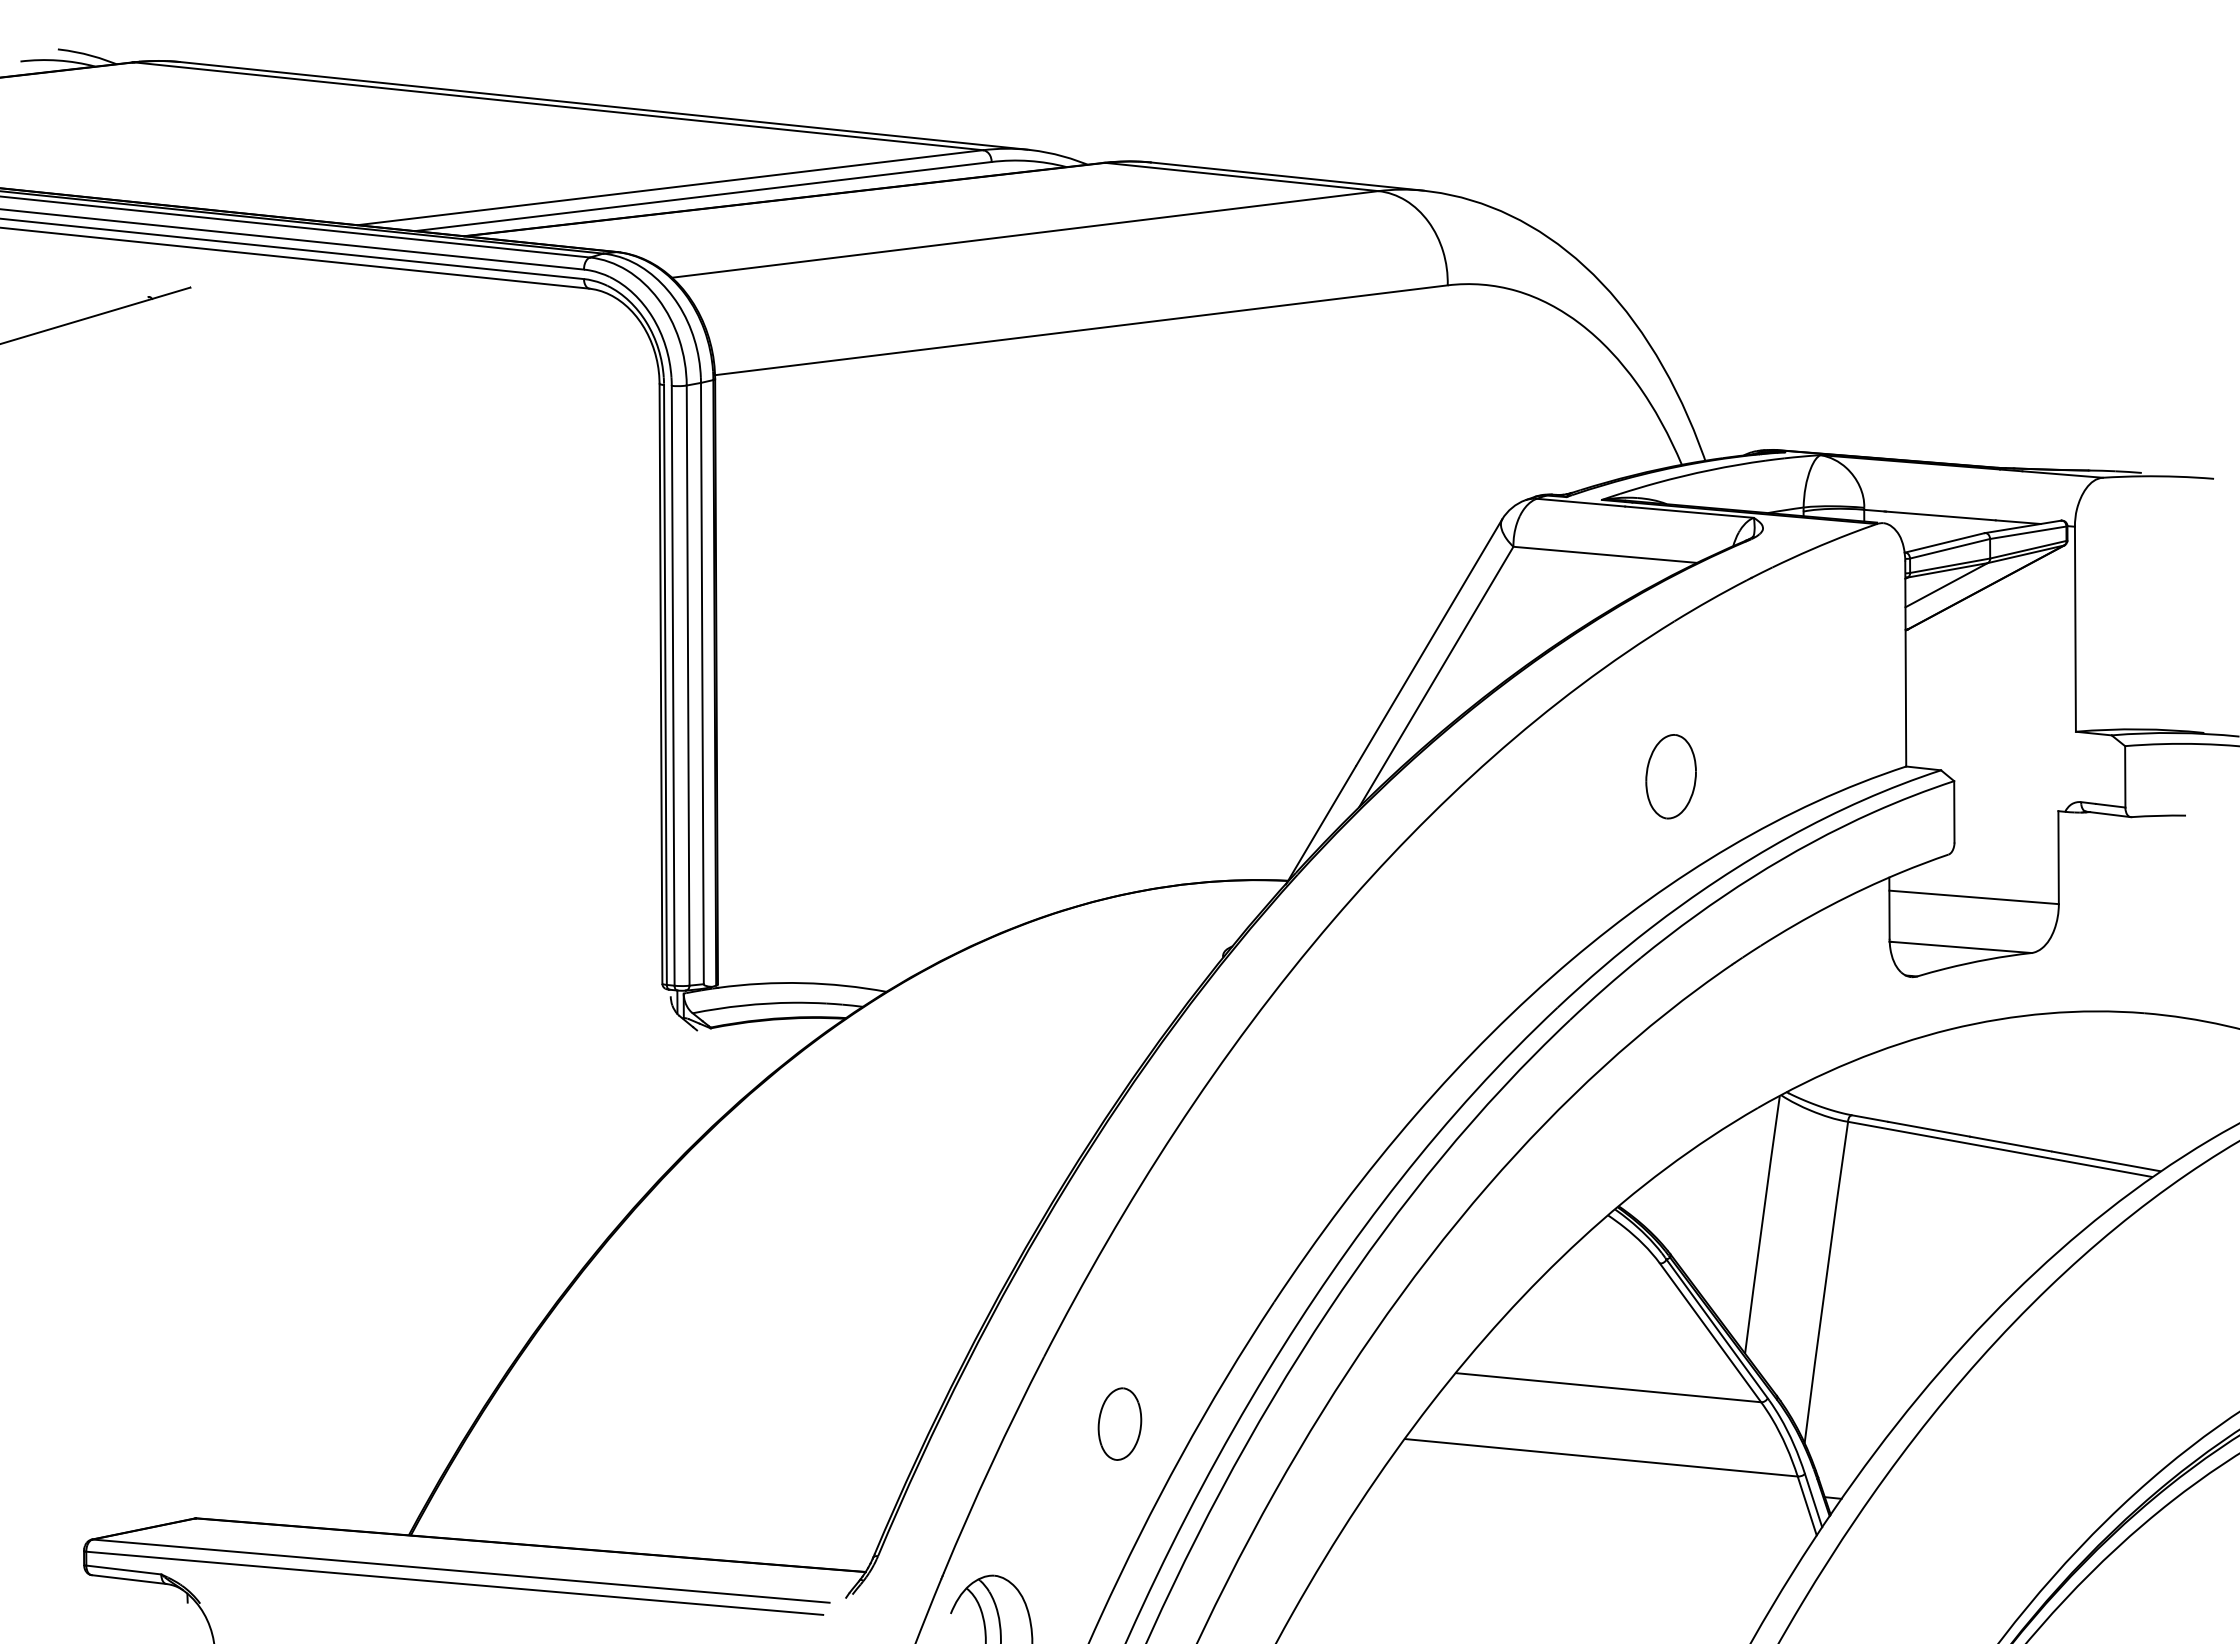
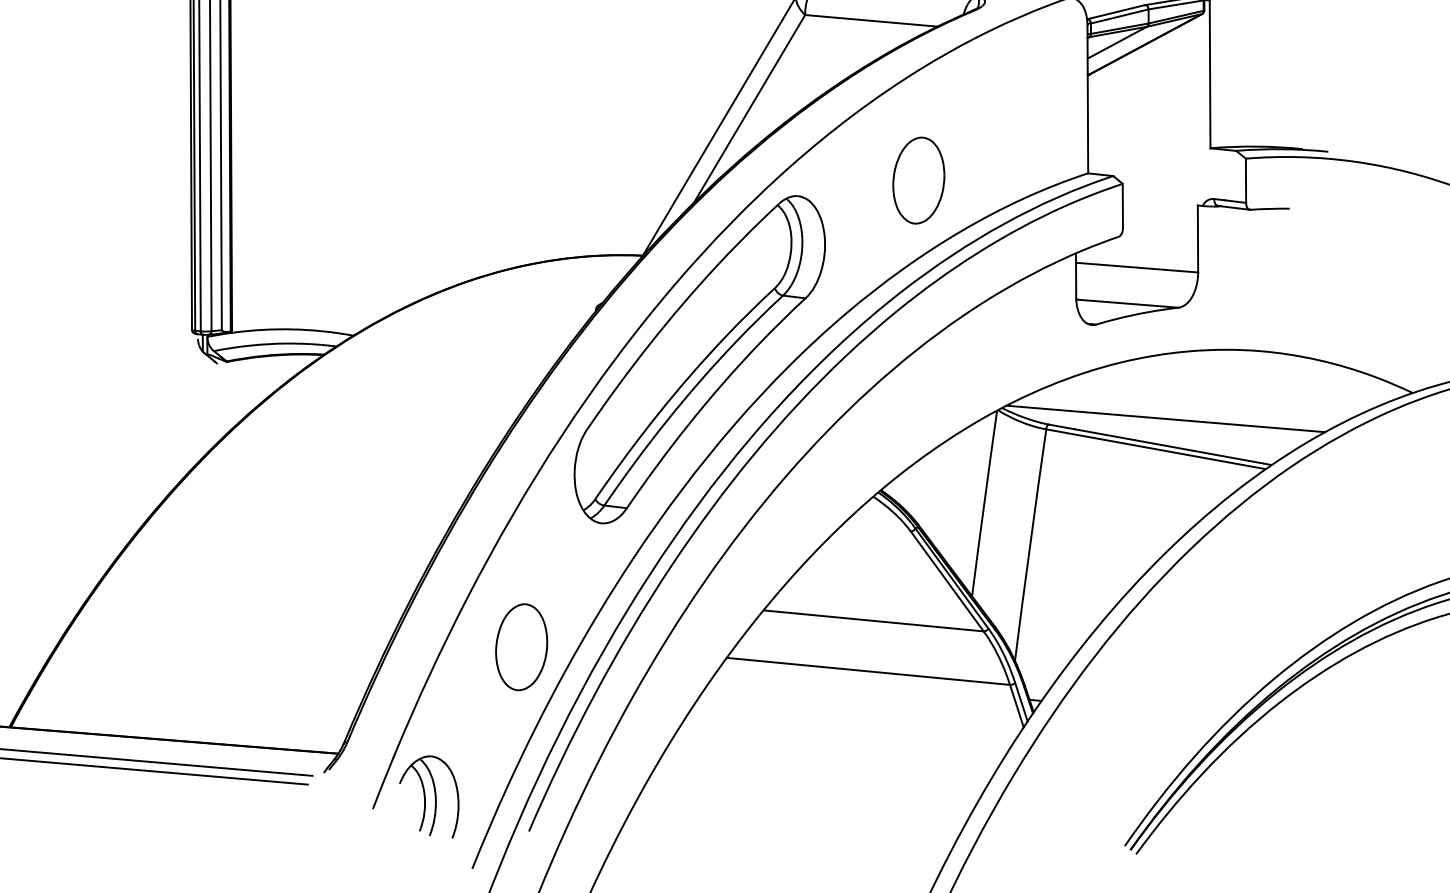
part: (1670, 776) -> (918, 180), size x1.43
part: (1366, 1025) -> (699, 359), added
line: (2014, 1107) -> (1166, 419), added
part: (1119, 1423) -> (521, 646), size x1.67

